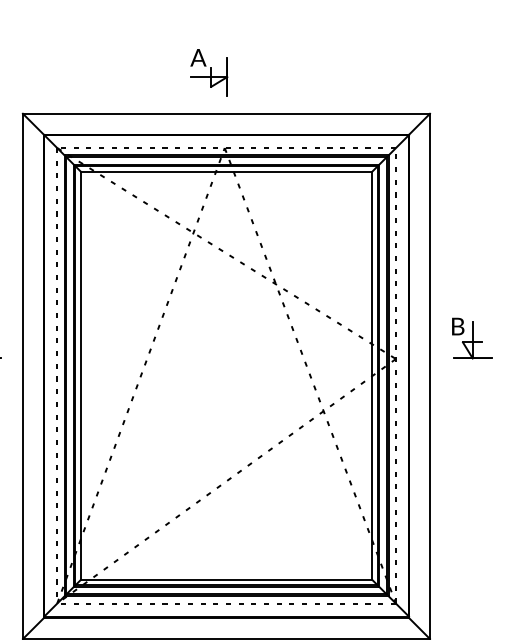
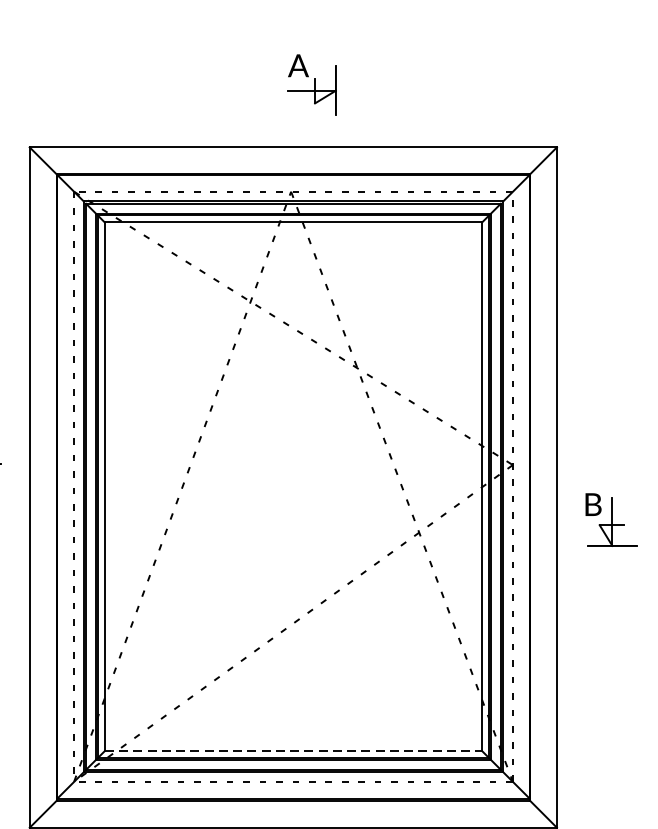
part: (209, 72) -> (312, 84), moved
part: (472, 338) -> (612, 520), moved
line: (226, 579) -> (293, 750), solid -> dashed

